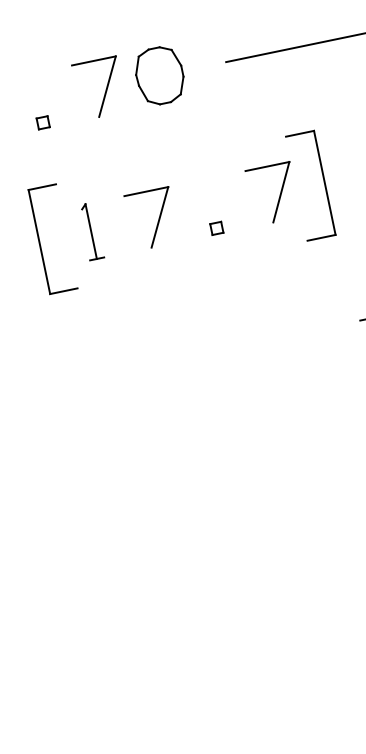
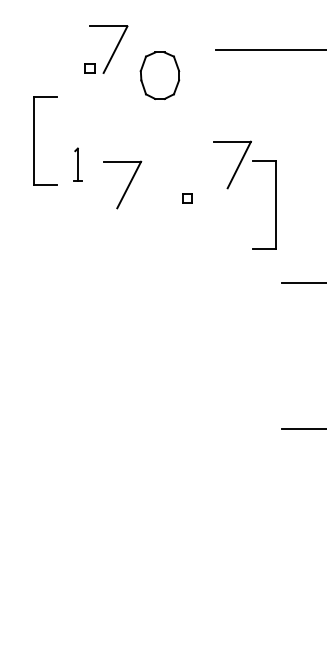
part: (159, 75) -> (159, 75), moved
part: (42, 123) -> (89, 68), moved
part: (323, 182) -> (275, 204), moved
part: (151, 218) -> (122, 184), moved
part: (216, 228) -> (187, 198), moved
part: (90, 231) -> (77, 164), size x0.7
part: (40, 241) -> (34, 140), moved

